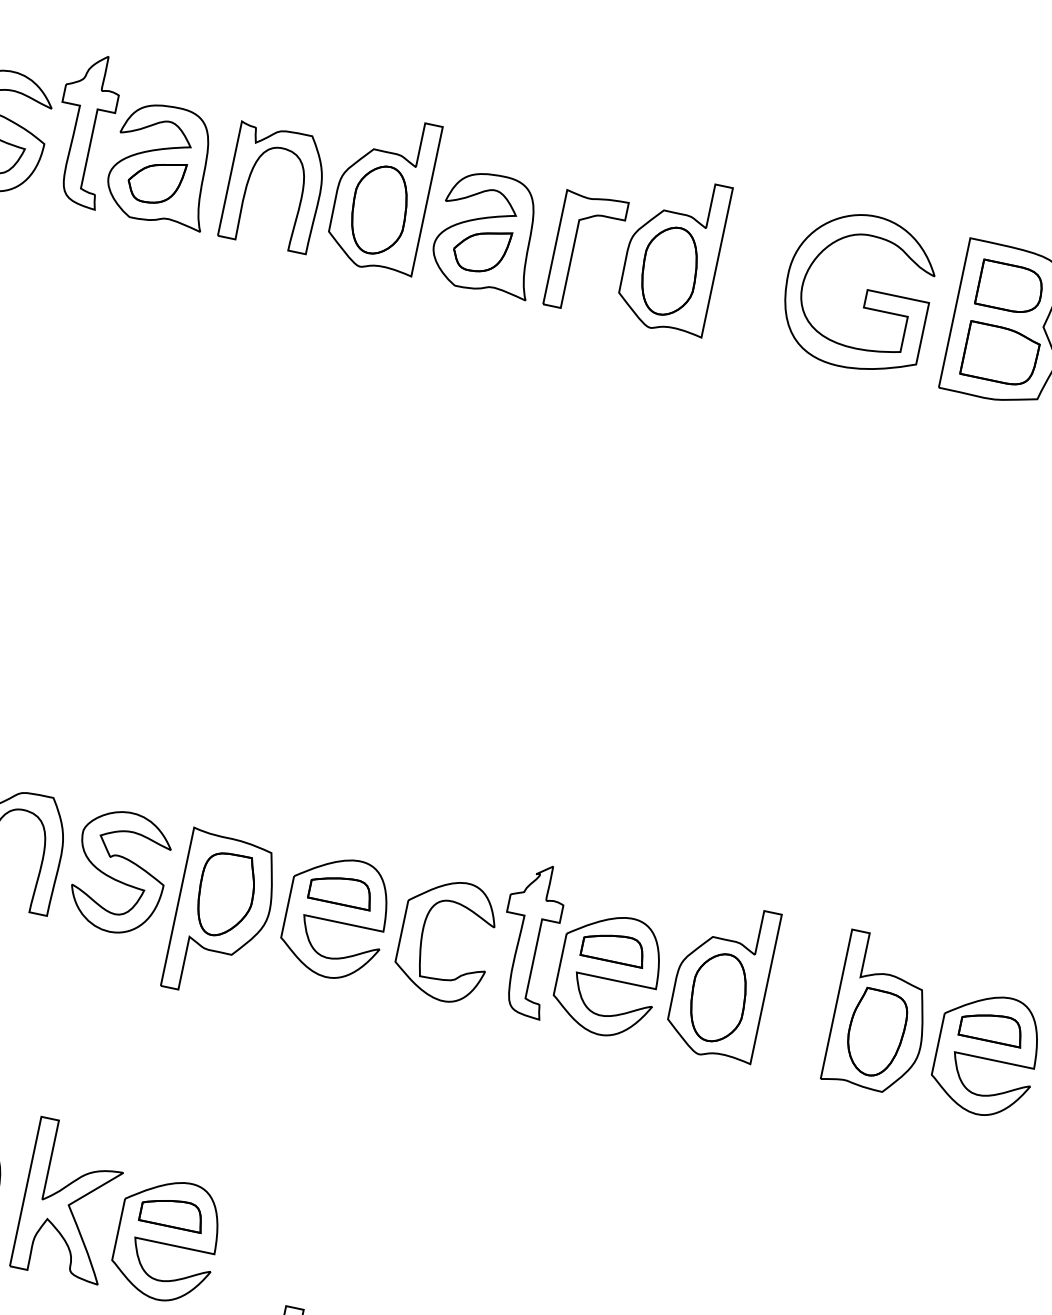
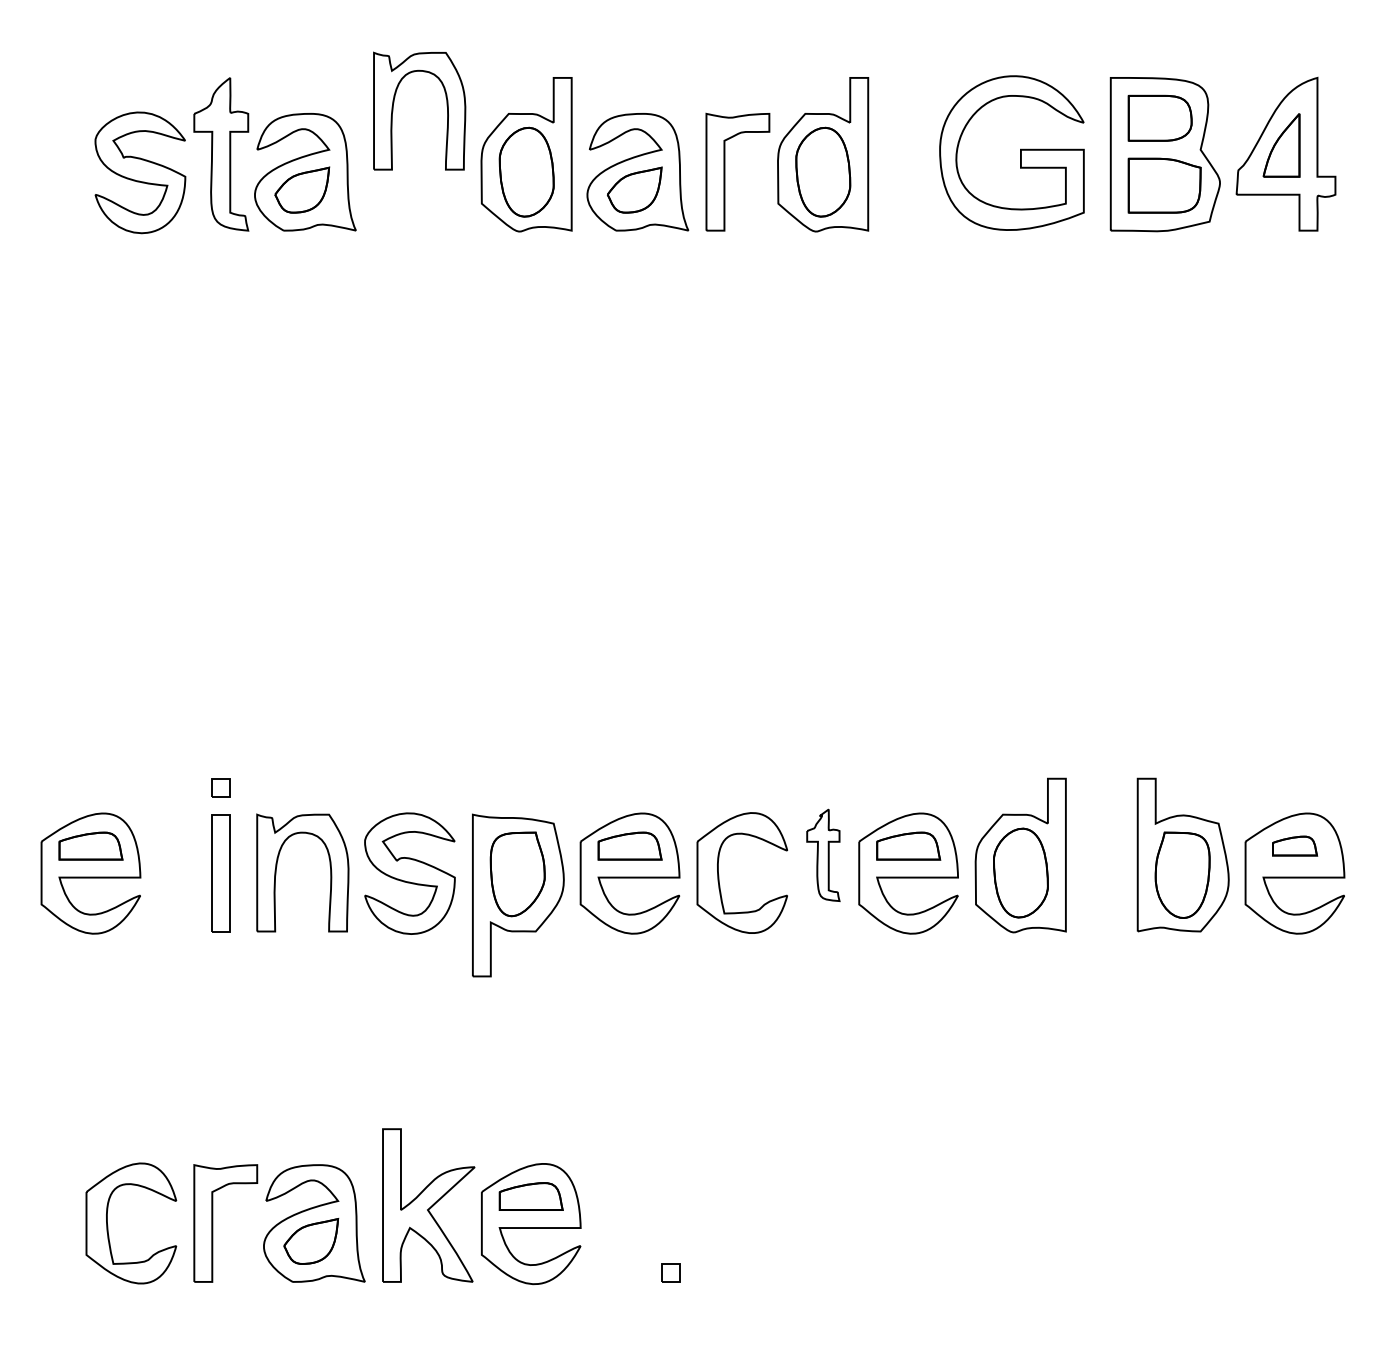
part: (249, 181) -> (393, 110), moved
part: (528, 939) -> (823, 855), size x0.6
part: (991, 1027) -> (1294, 845), size x0.7

